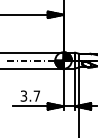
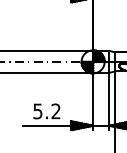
text: (30, 95) -> (47, 110), 3.7 -> 5.2

